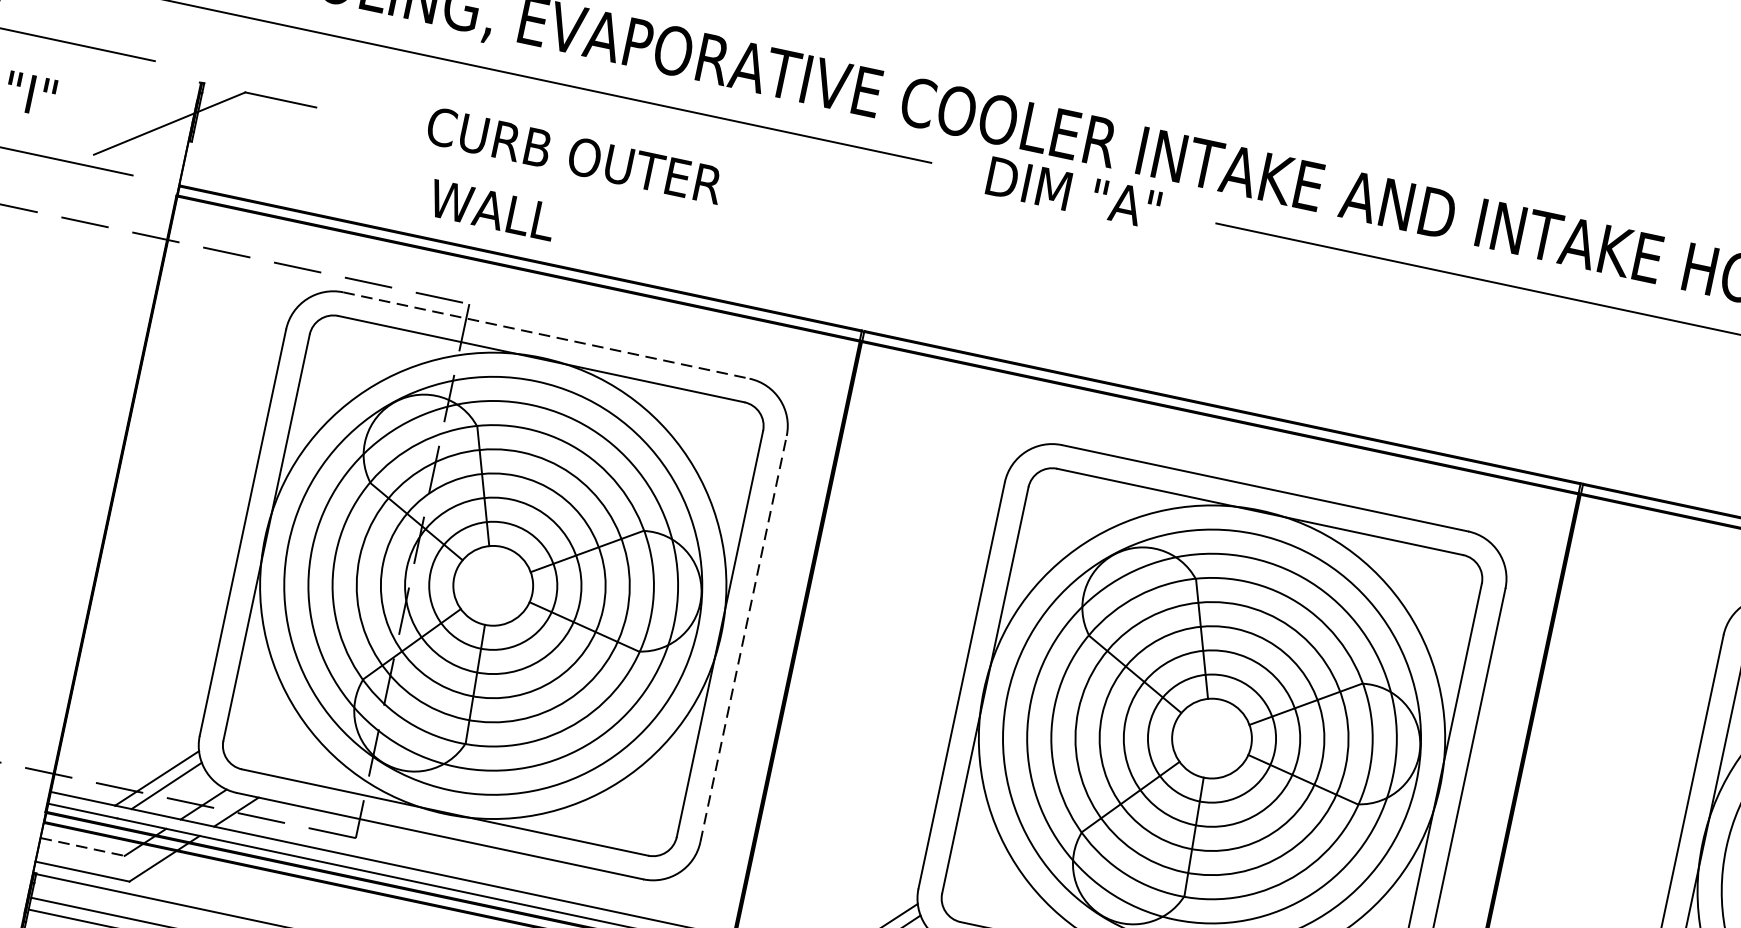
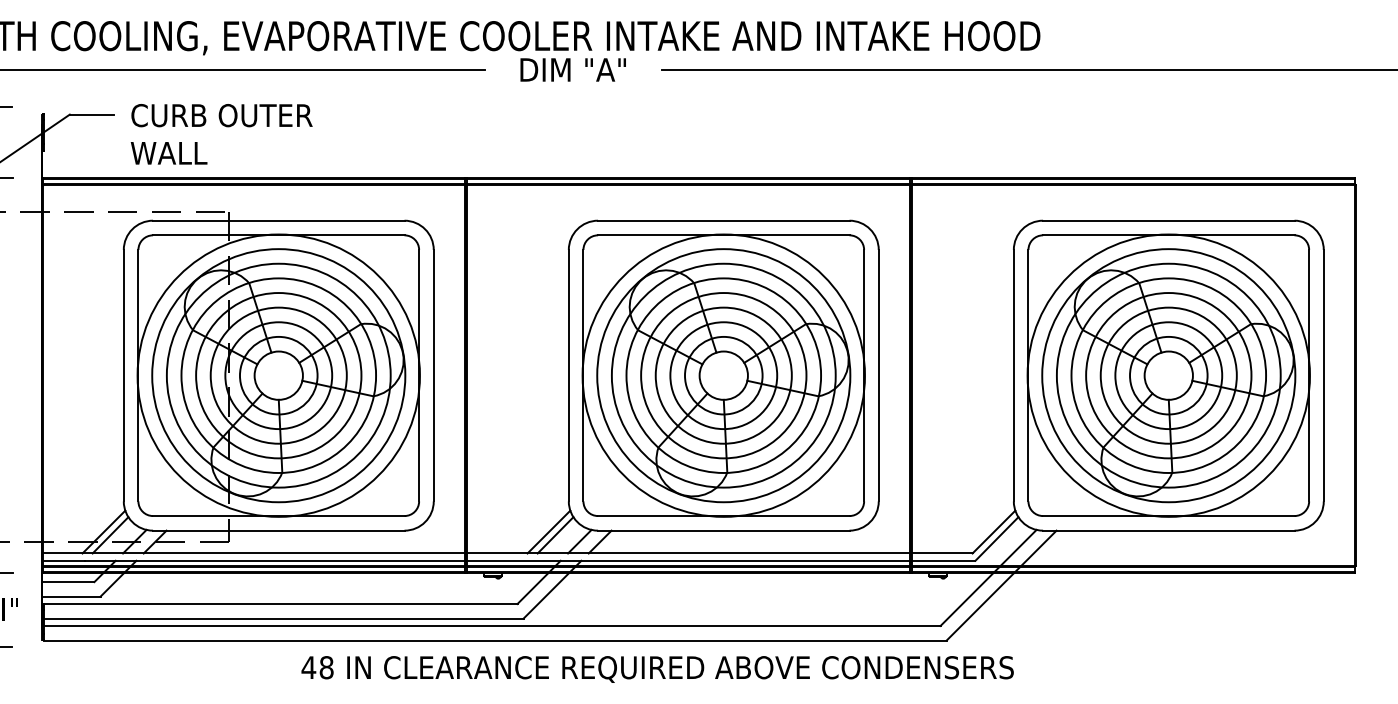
text: (574, 155) -> (221, 115), moved
text: (491, 210) -> (168, 153), moved
line: (546, 335) -> (278, 220), dashed -> solid
line: (743, 638) -> (433, 375), dashed -> solid
line: (82, 847) -> (68, 582), dashed -> solid

